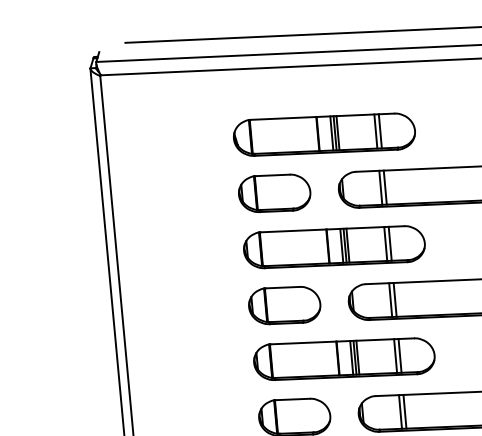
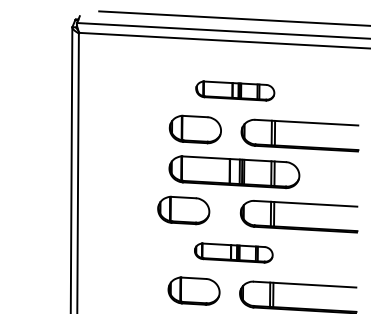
part: (324, 133) -> (235, 90), size x0.6
part: (284, 305) -> (183, 210), moved
part: (344, 358) -> (233, 252), size x0.6

